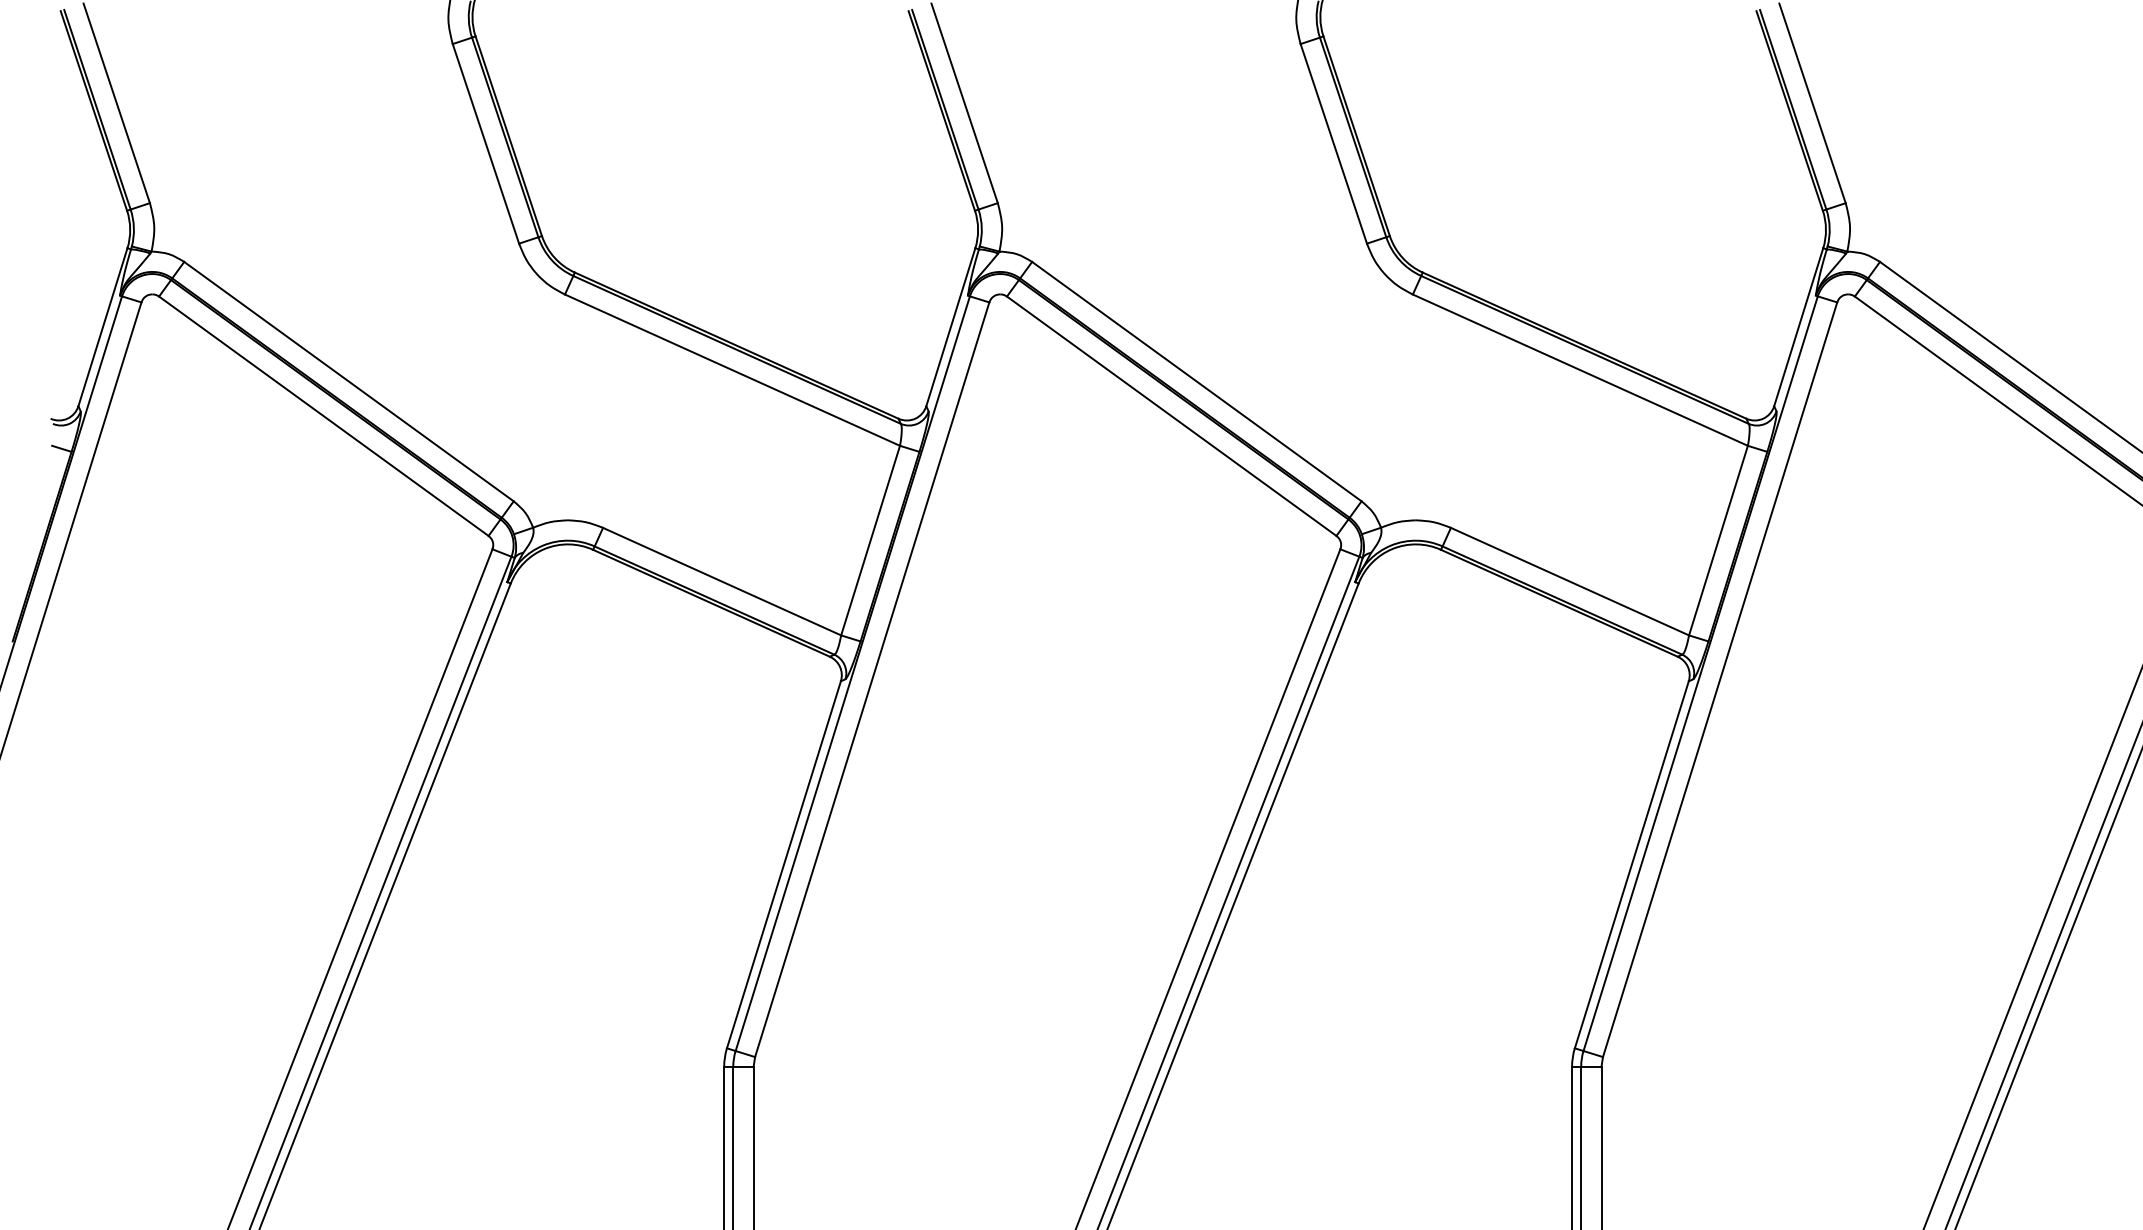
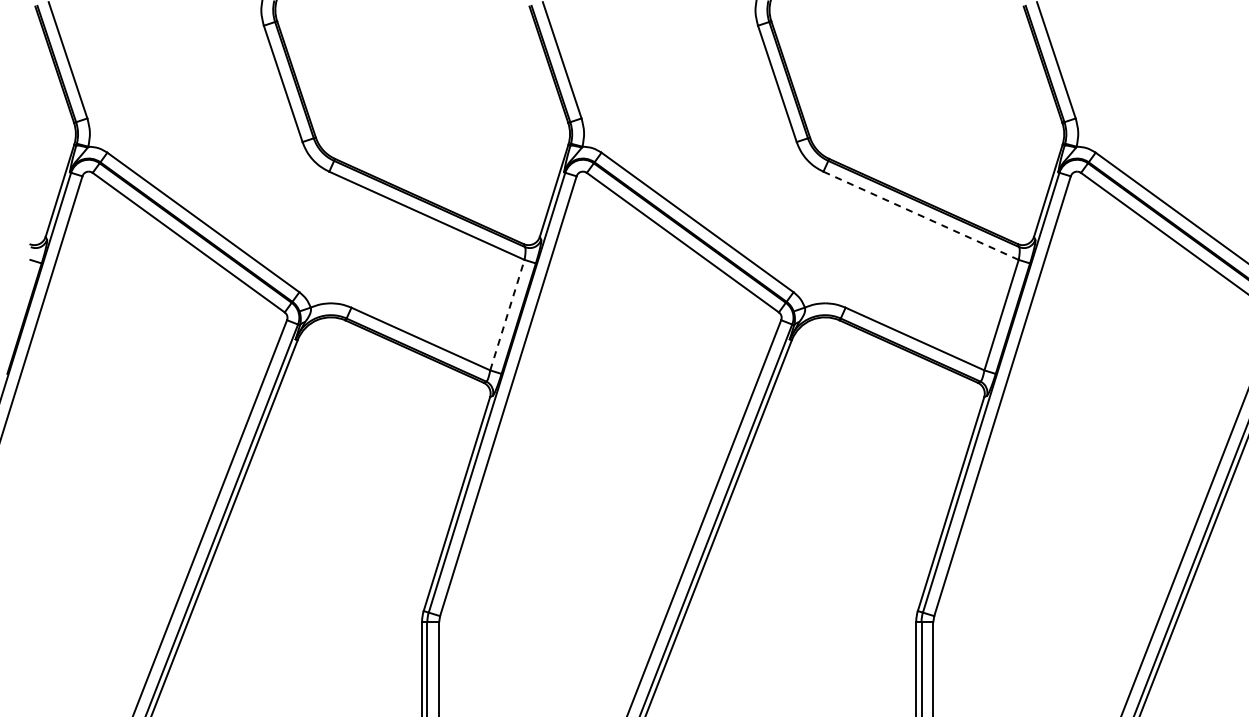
line: (1581, 371) -> (921, 216), solid -> dashed
line: (870, 541) -> (507, 315), solid -> dashed

